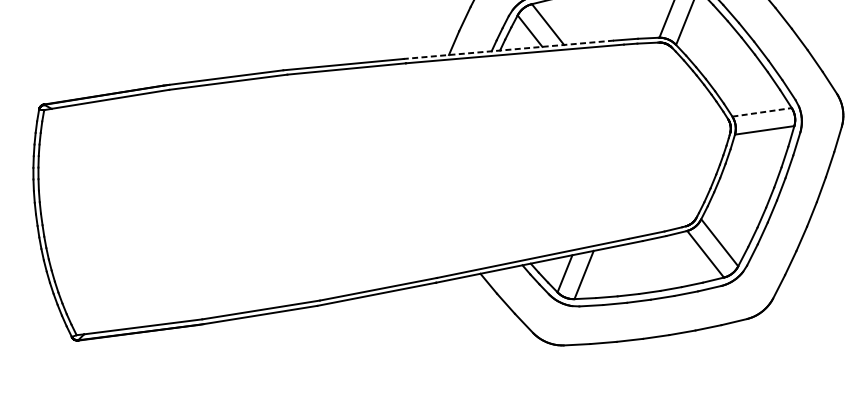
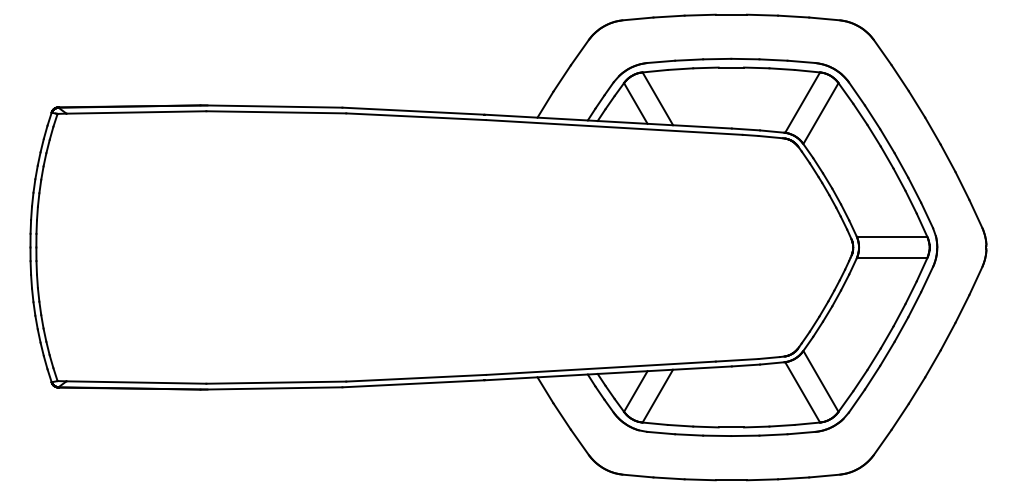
line: (509, 49) -> (608, 121), dashed -> solid
line: (762, 112) -> (892, 236), dashed -> solid

